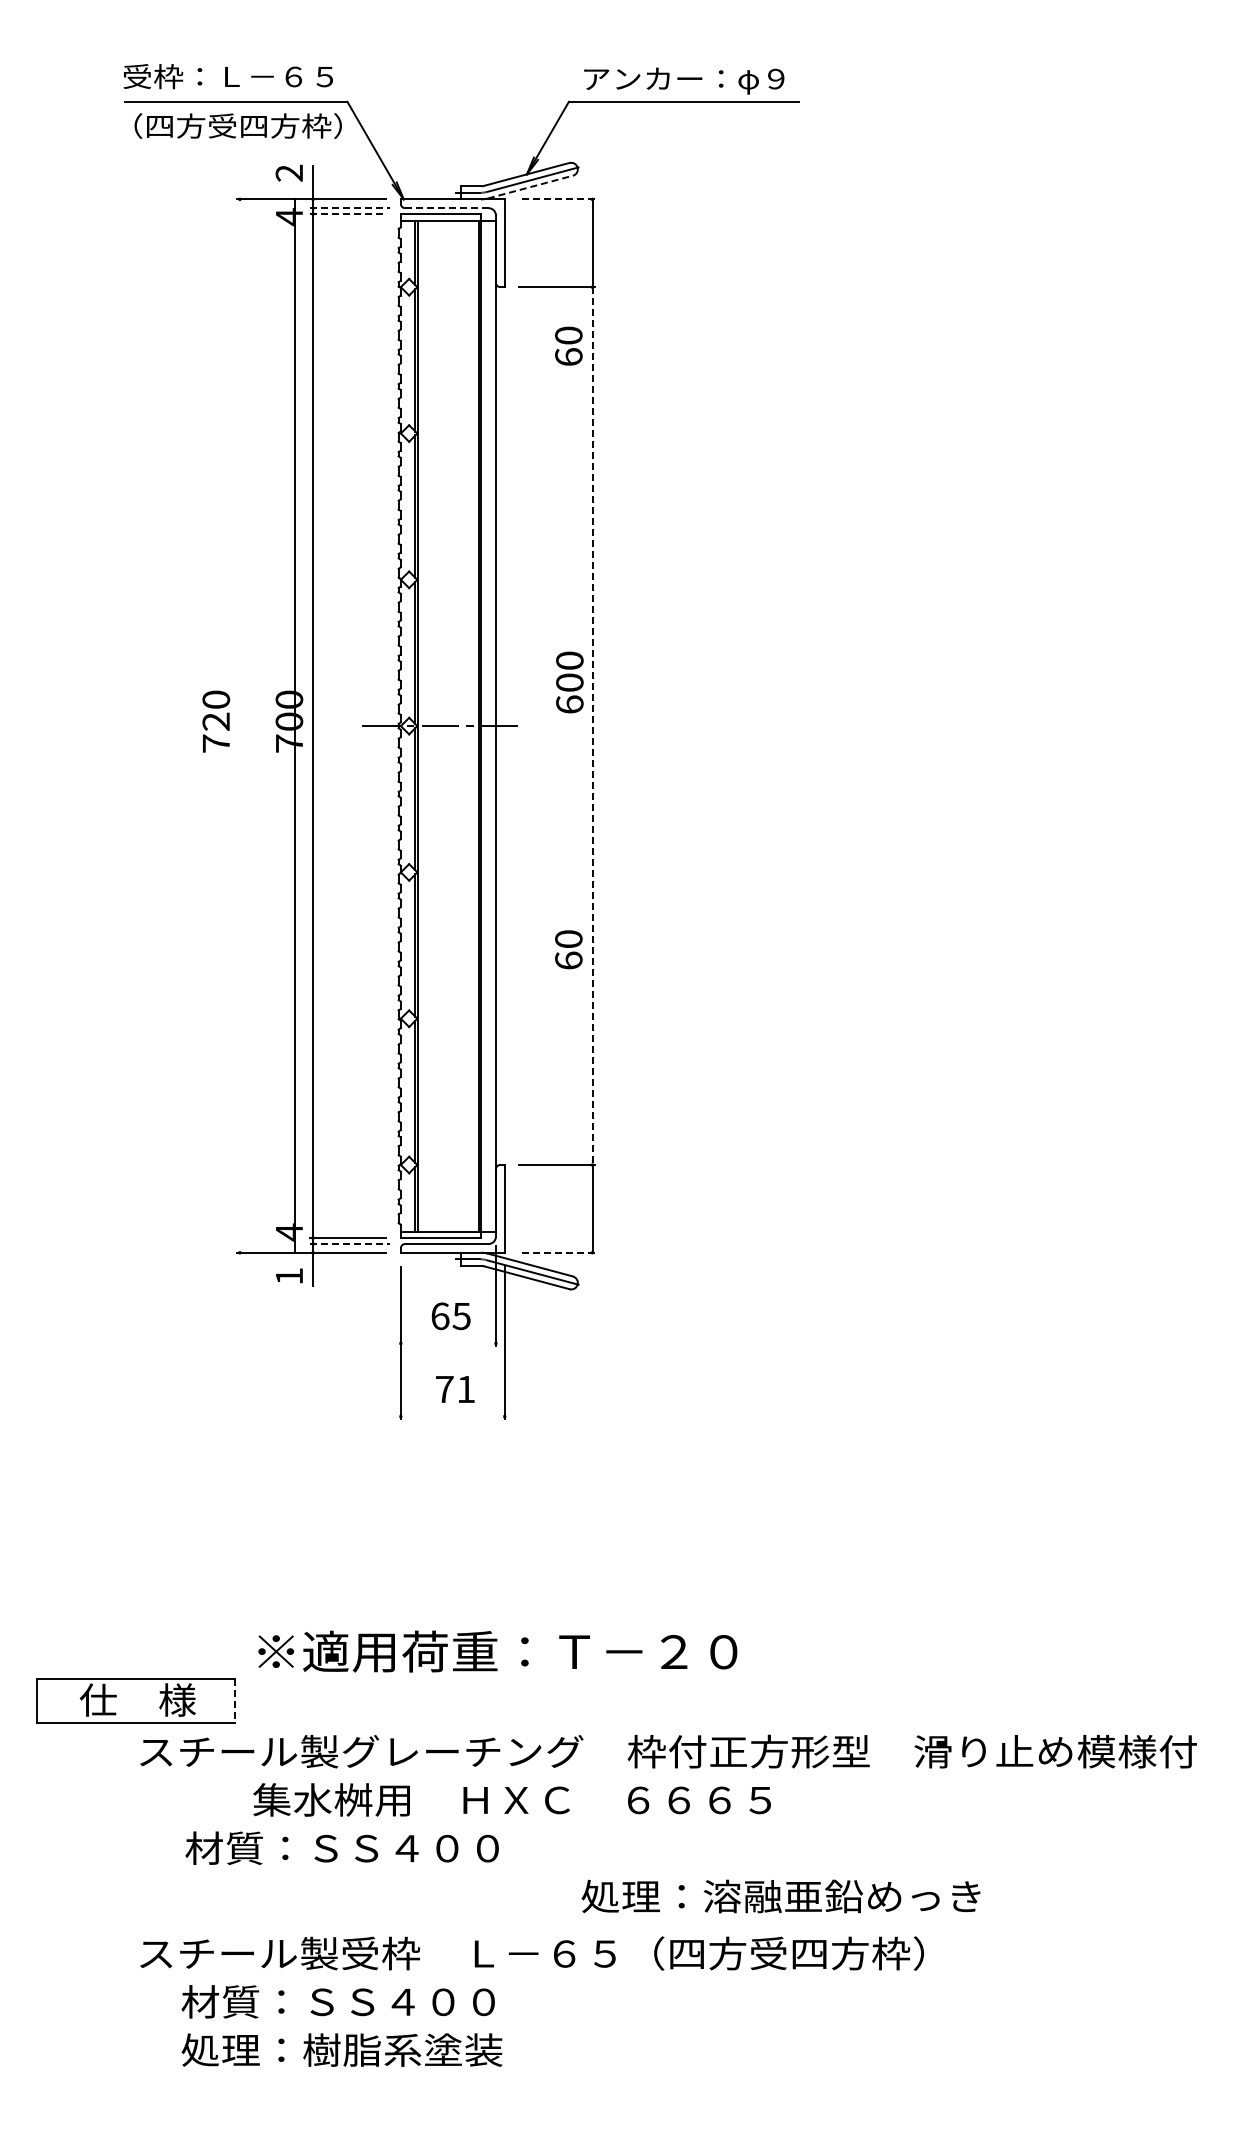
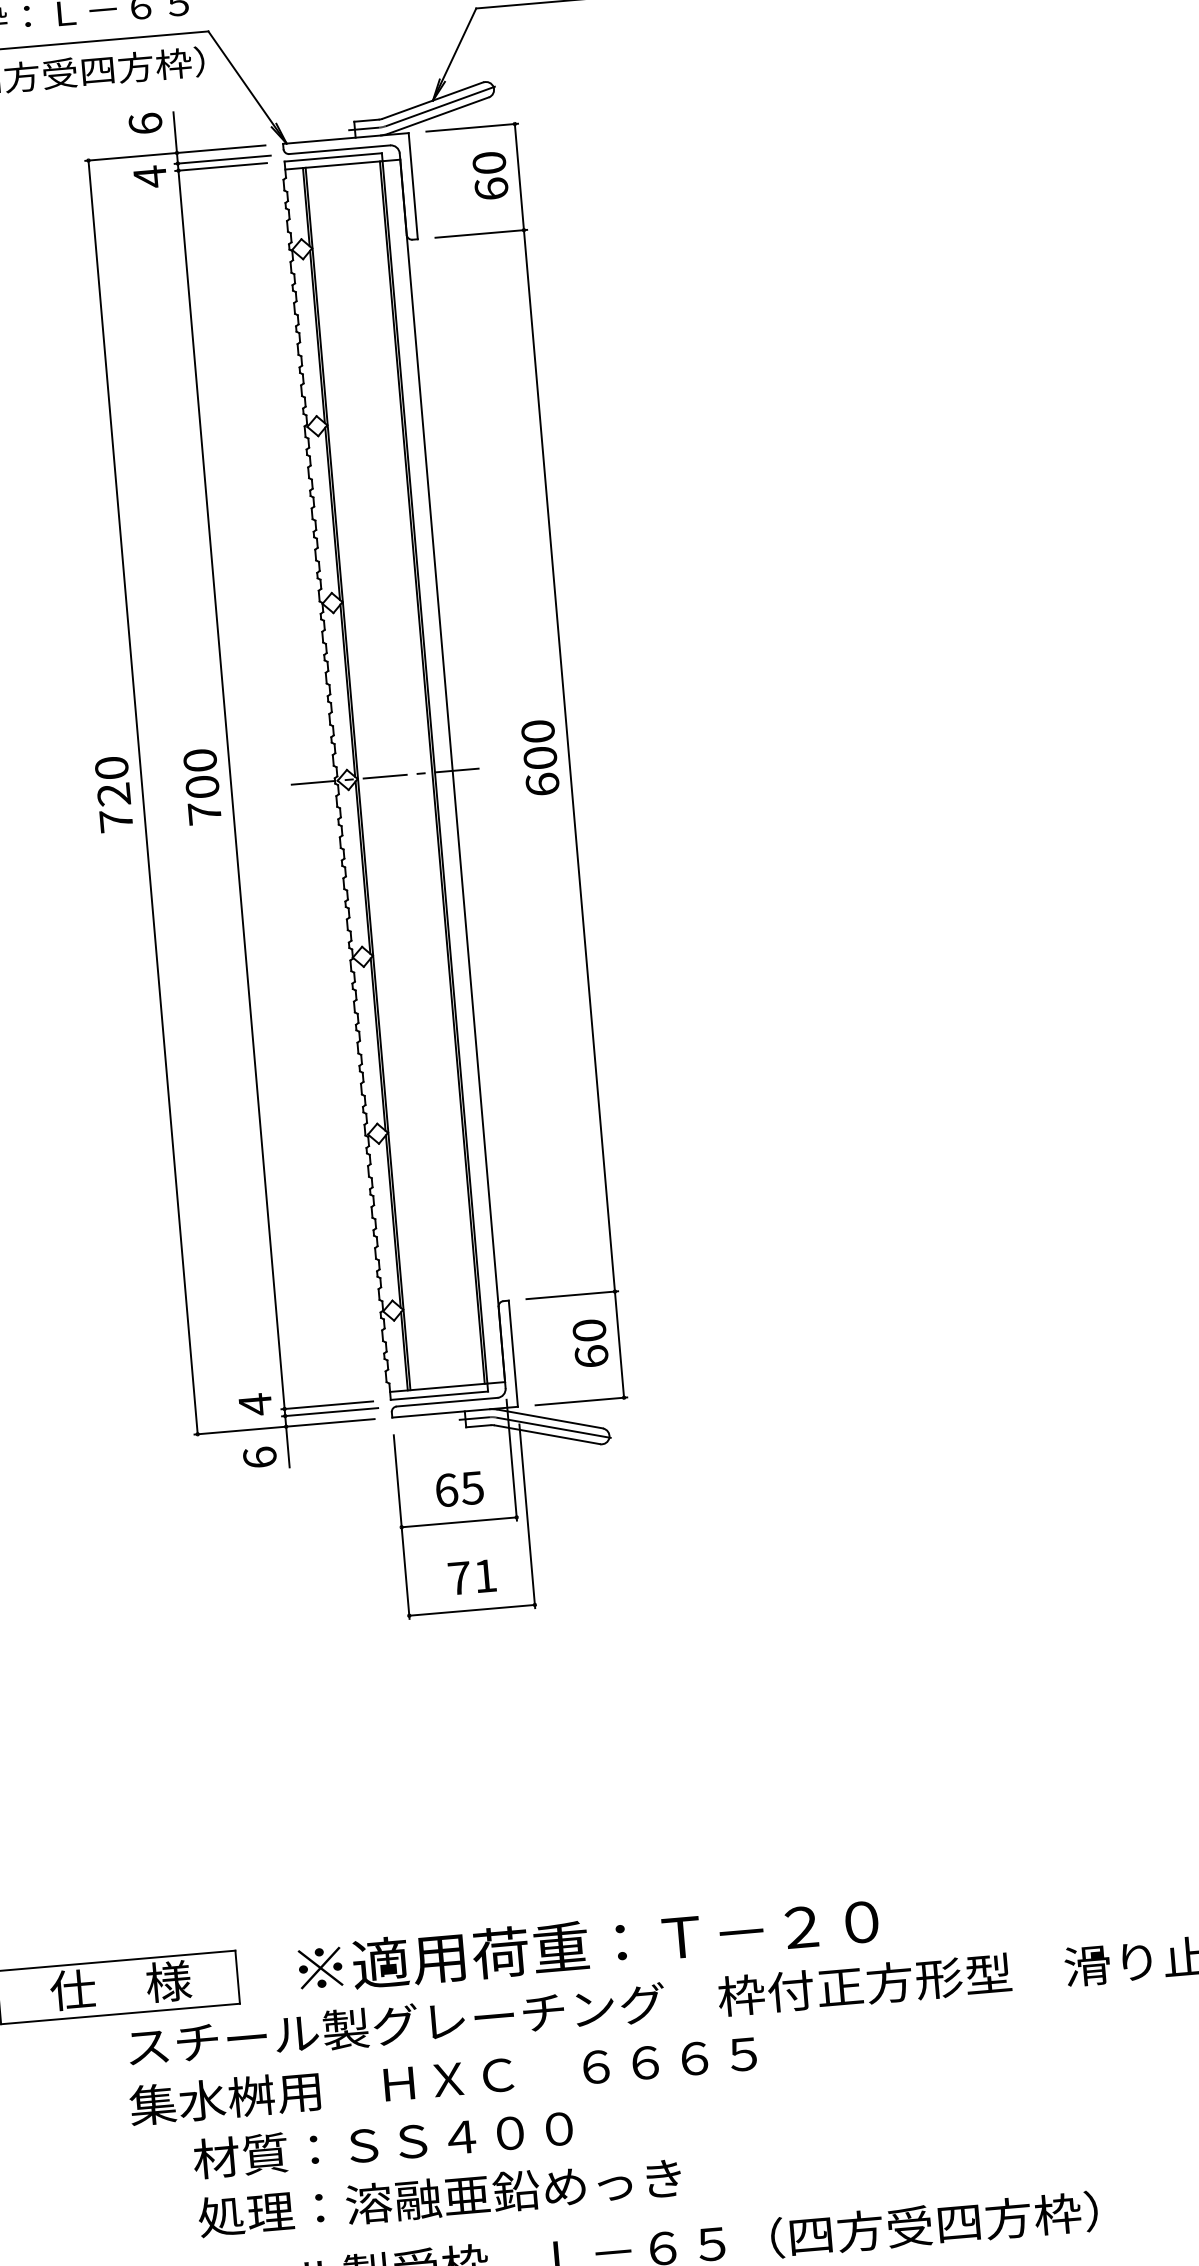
text: (289, 172) -> (145, 122), 2 -> 6
line: (530, 186) -> (438, 114), dashed -> solid
line: (557, 199) -> (472, 127), dashed -> solid
line: (350, 208) -> (223, 160), dashed -> solid
line: (446, 208) -> (339, 150), dashed -> solid
line: (348, 214) -> (221, 167), dashed -> solid
text: (568, 345) -> (489, 175), moved
text: (569, 682) -> (539, 757), moved
line: (294, 725) -> (142, 796), moved
line: (592, 726) -> (569, 761), dashed -> solid
text: (568, 949) -> (590, 1343), moved
line: (350, 1243) -> (330, 1411), dashed -> solid
line: (557, 1252) -> (581, 1401), dashed -> solid
text: (289, 1275) -> (260, 1456), 1 -> 6
line: (447, 1343) -> (458, 1522), added
line: (452, 1416) -> (471, 1610), added
text: (497, 1651) -> (588, 1944), moved
line: (234, 1701) -> (237, 1977), dashed -> solid
text: (511, 1799) -> (442, 2079), moved
text: (780, 1896) -> (439, 2197), moved

